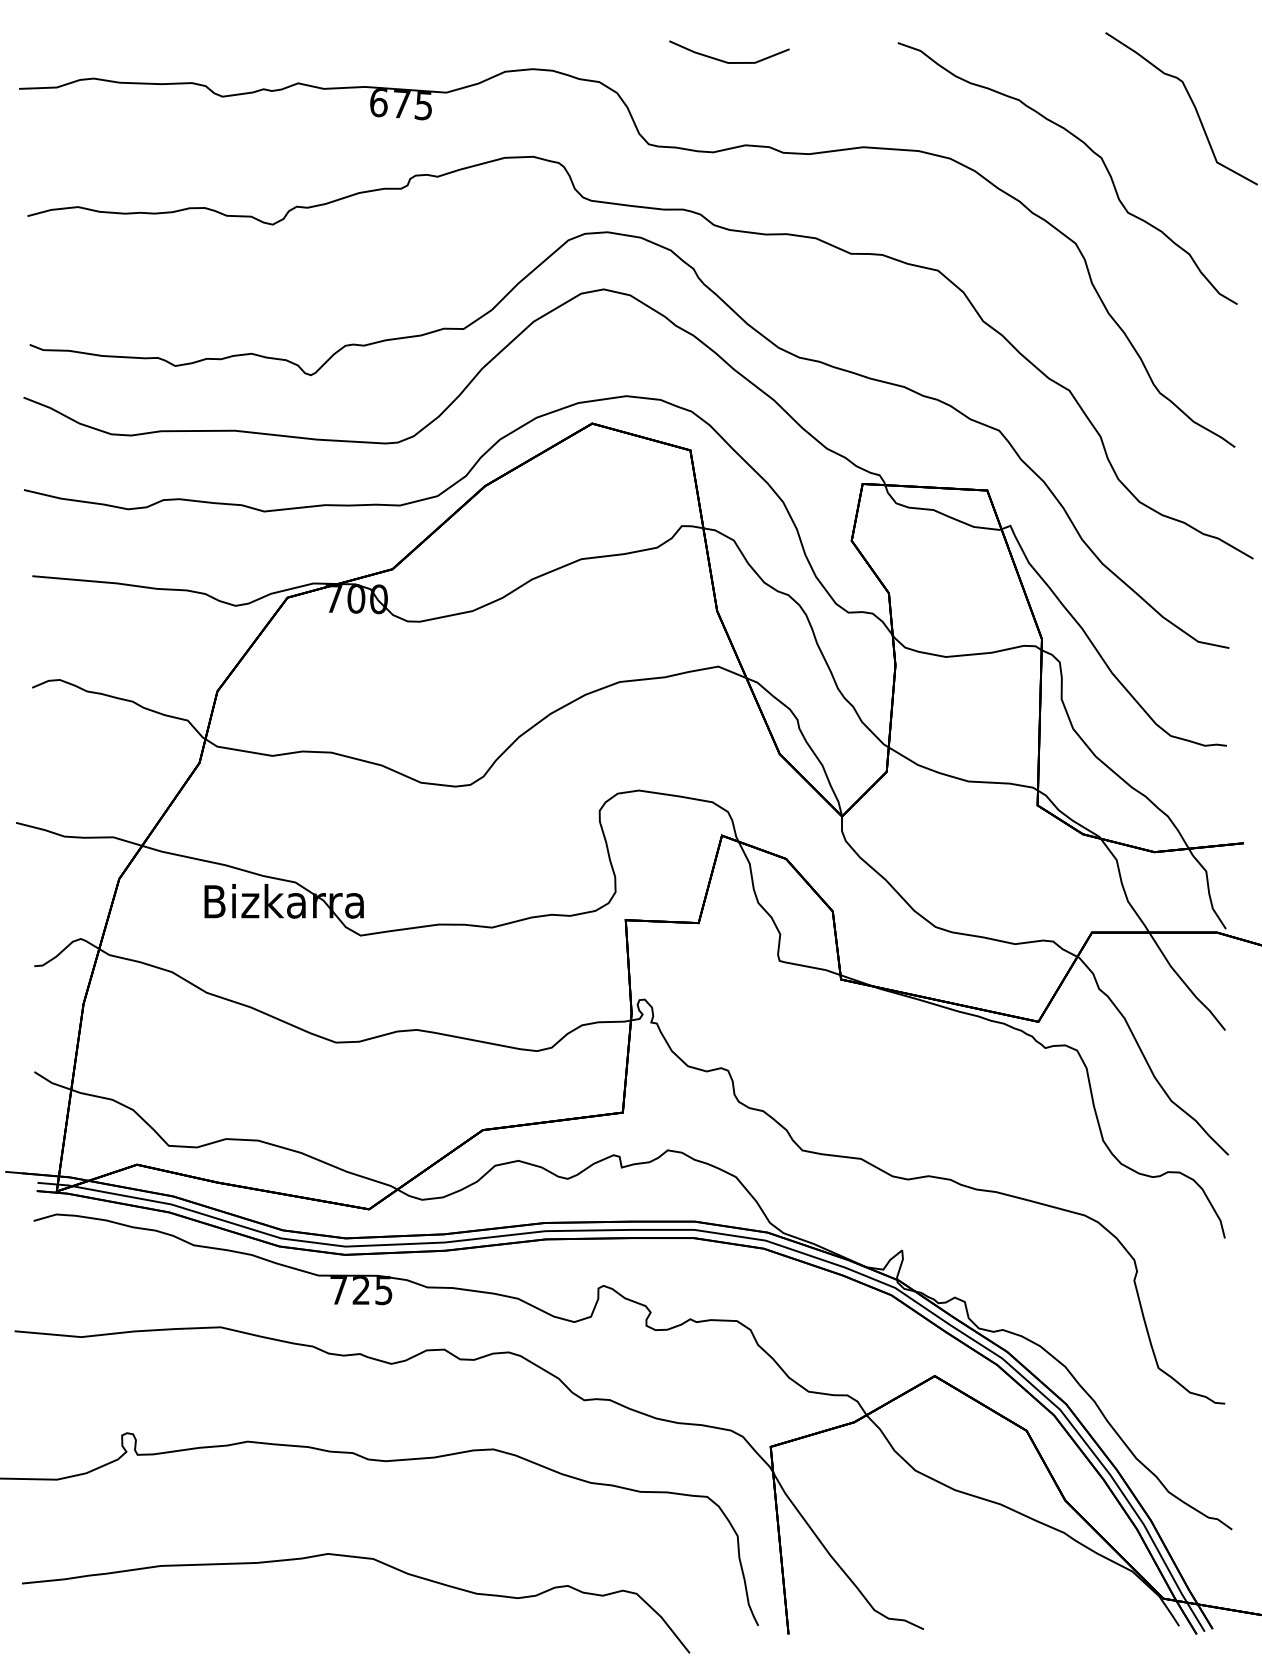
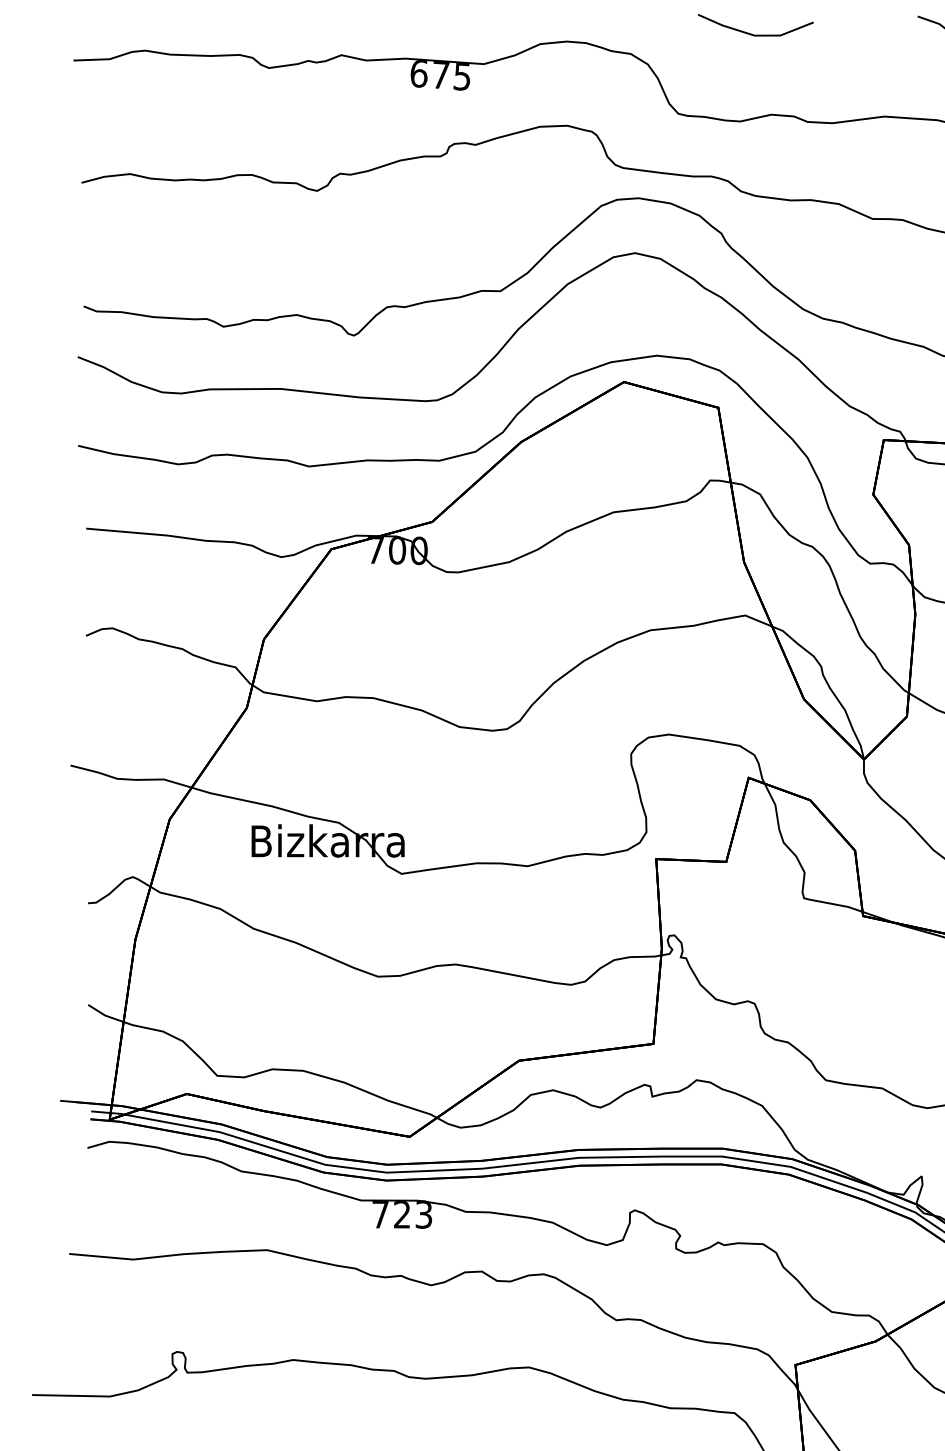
text: (384, 1289) -> (424, 1213), 725 -> 723

